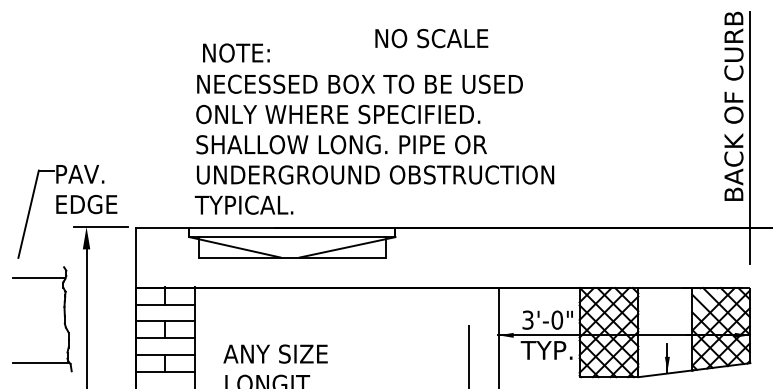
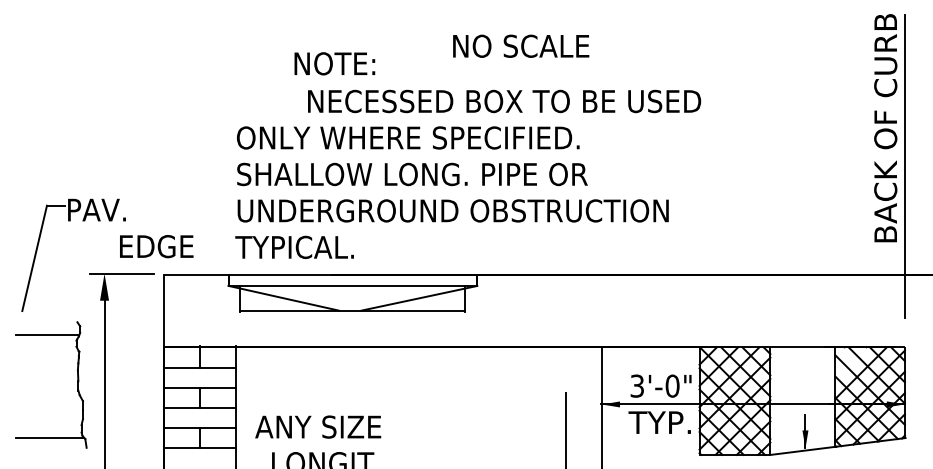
text: (236, 52) -> (334, 63), moved
text: (359, 83) -> (503, 100), moved
text: (86, 204) -> (156, 246), moved
text: (275, 353) -> (318, 426), moved

